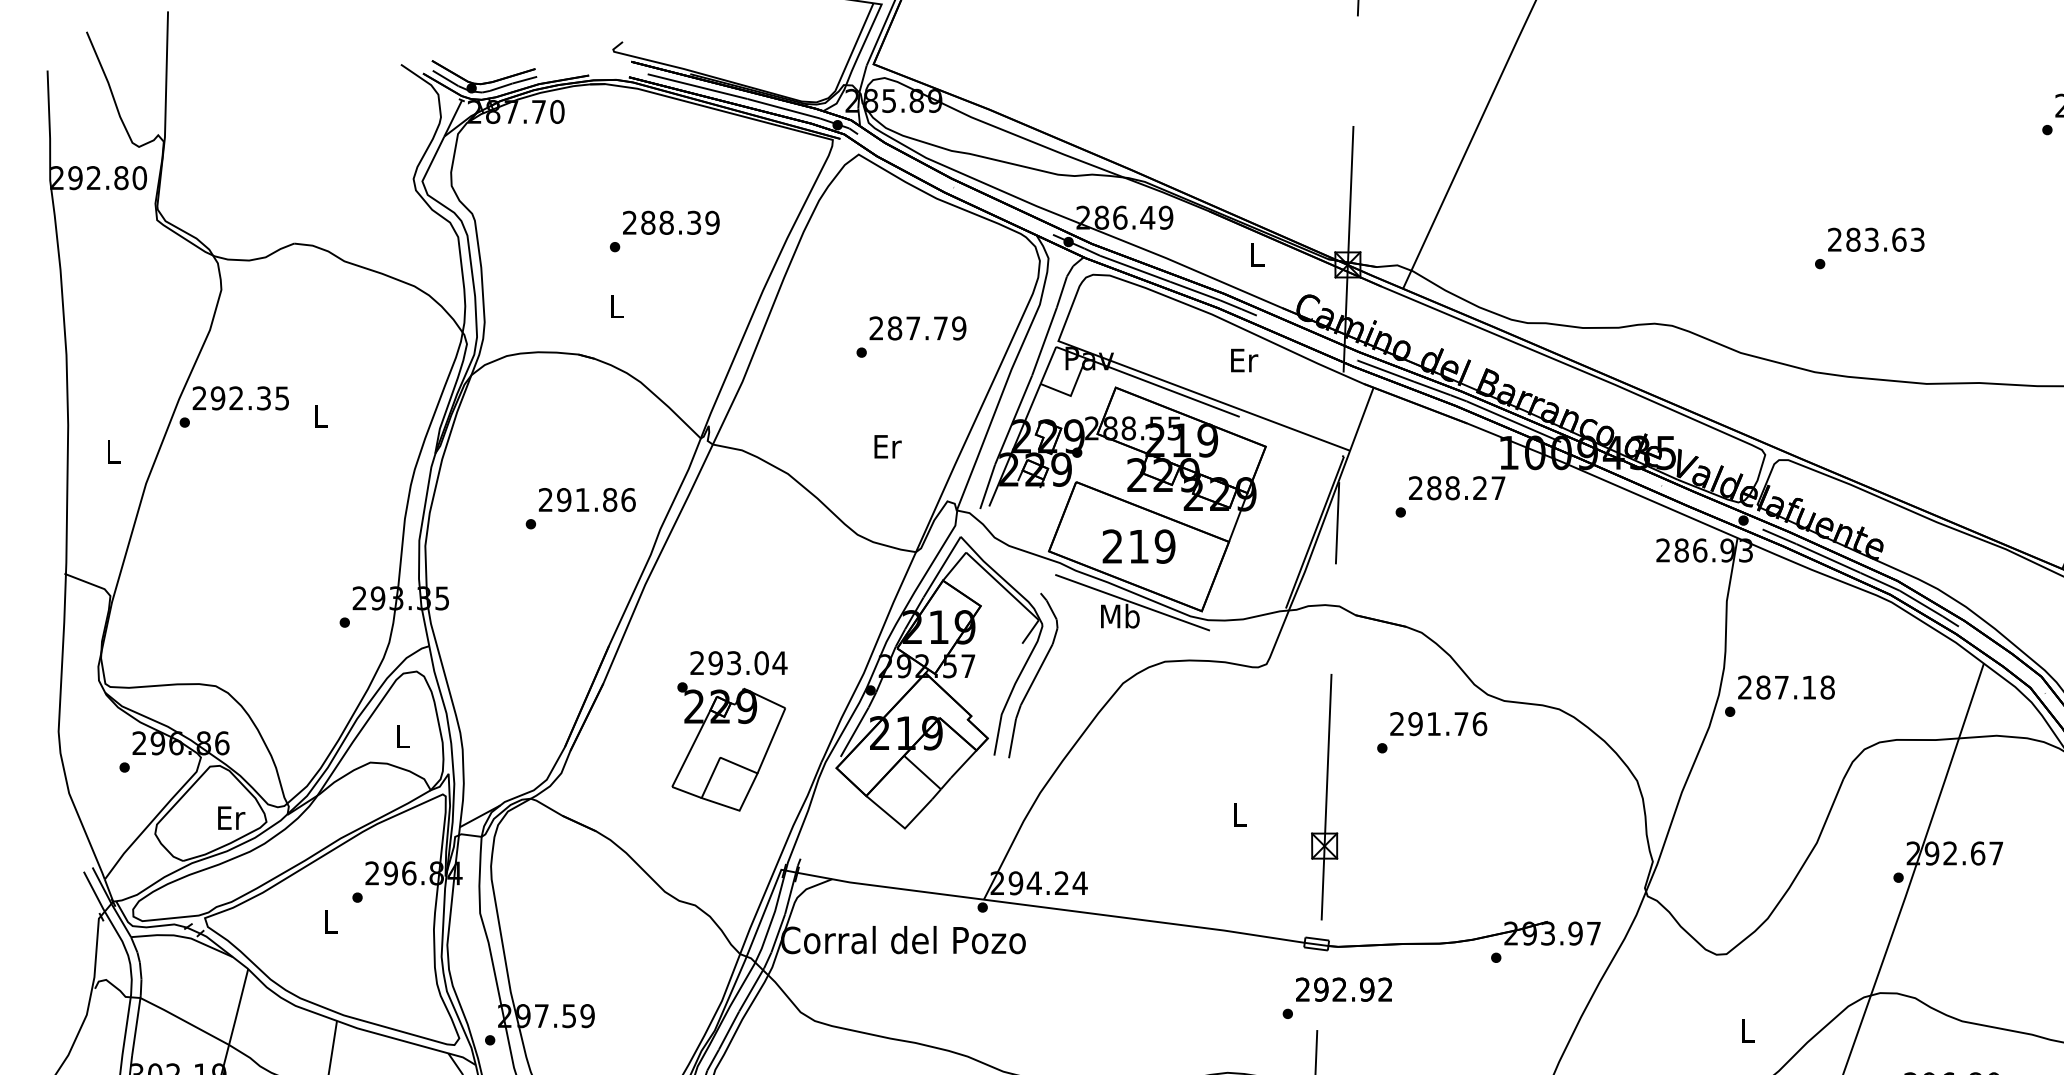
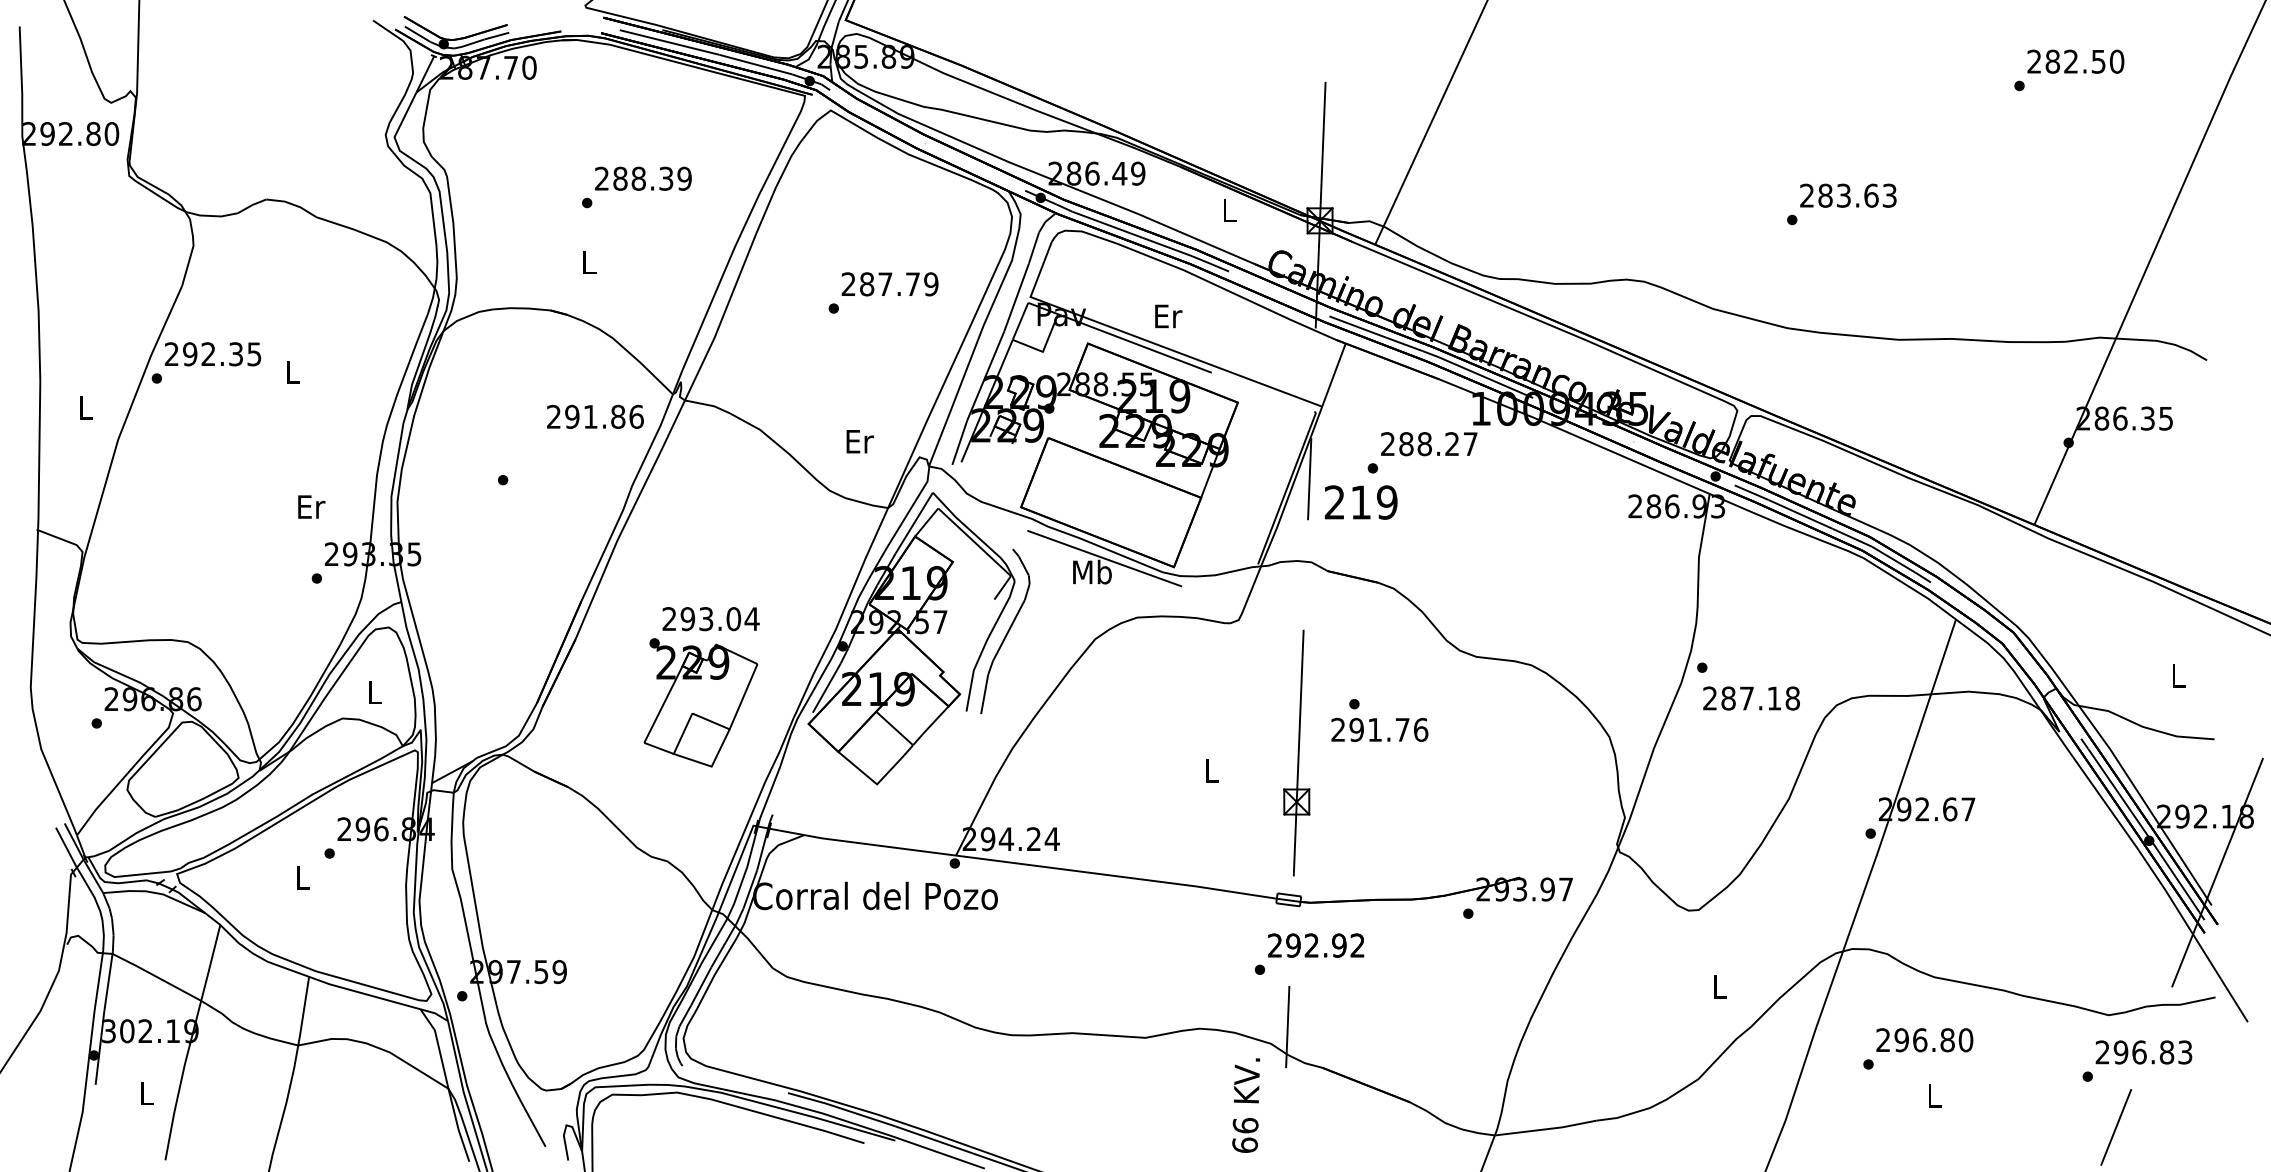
text: (1244, 360) -> (1168, 316), moved
text: (887, 446) -> (859, 441), moved
text: (587, 499) -> (595, 416), moved
text: (1138, 546) -> (1360, 502), moved
text: (1786, 687) -> (1751, 698), moved
text: (1438, 723) -> (1379, 729), moved
text: (231, 817) -> (311, 506), moved

